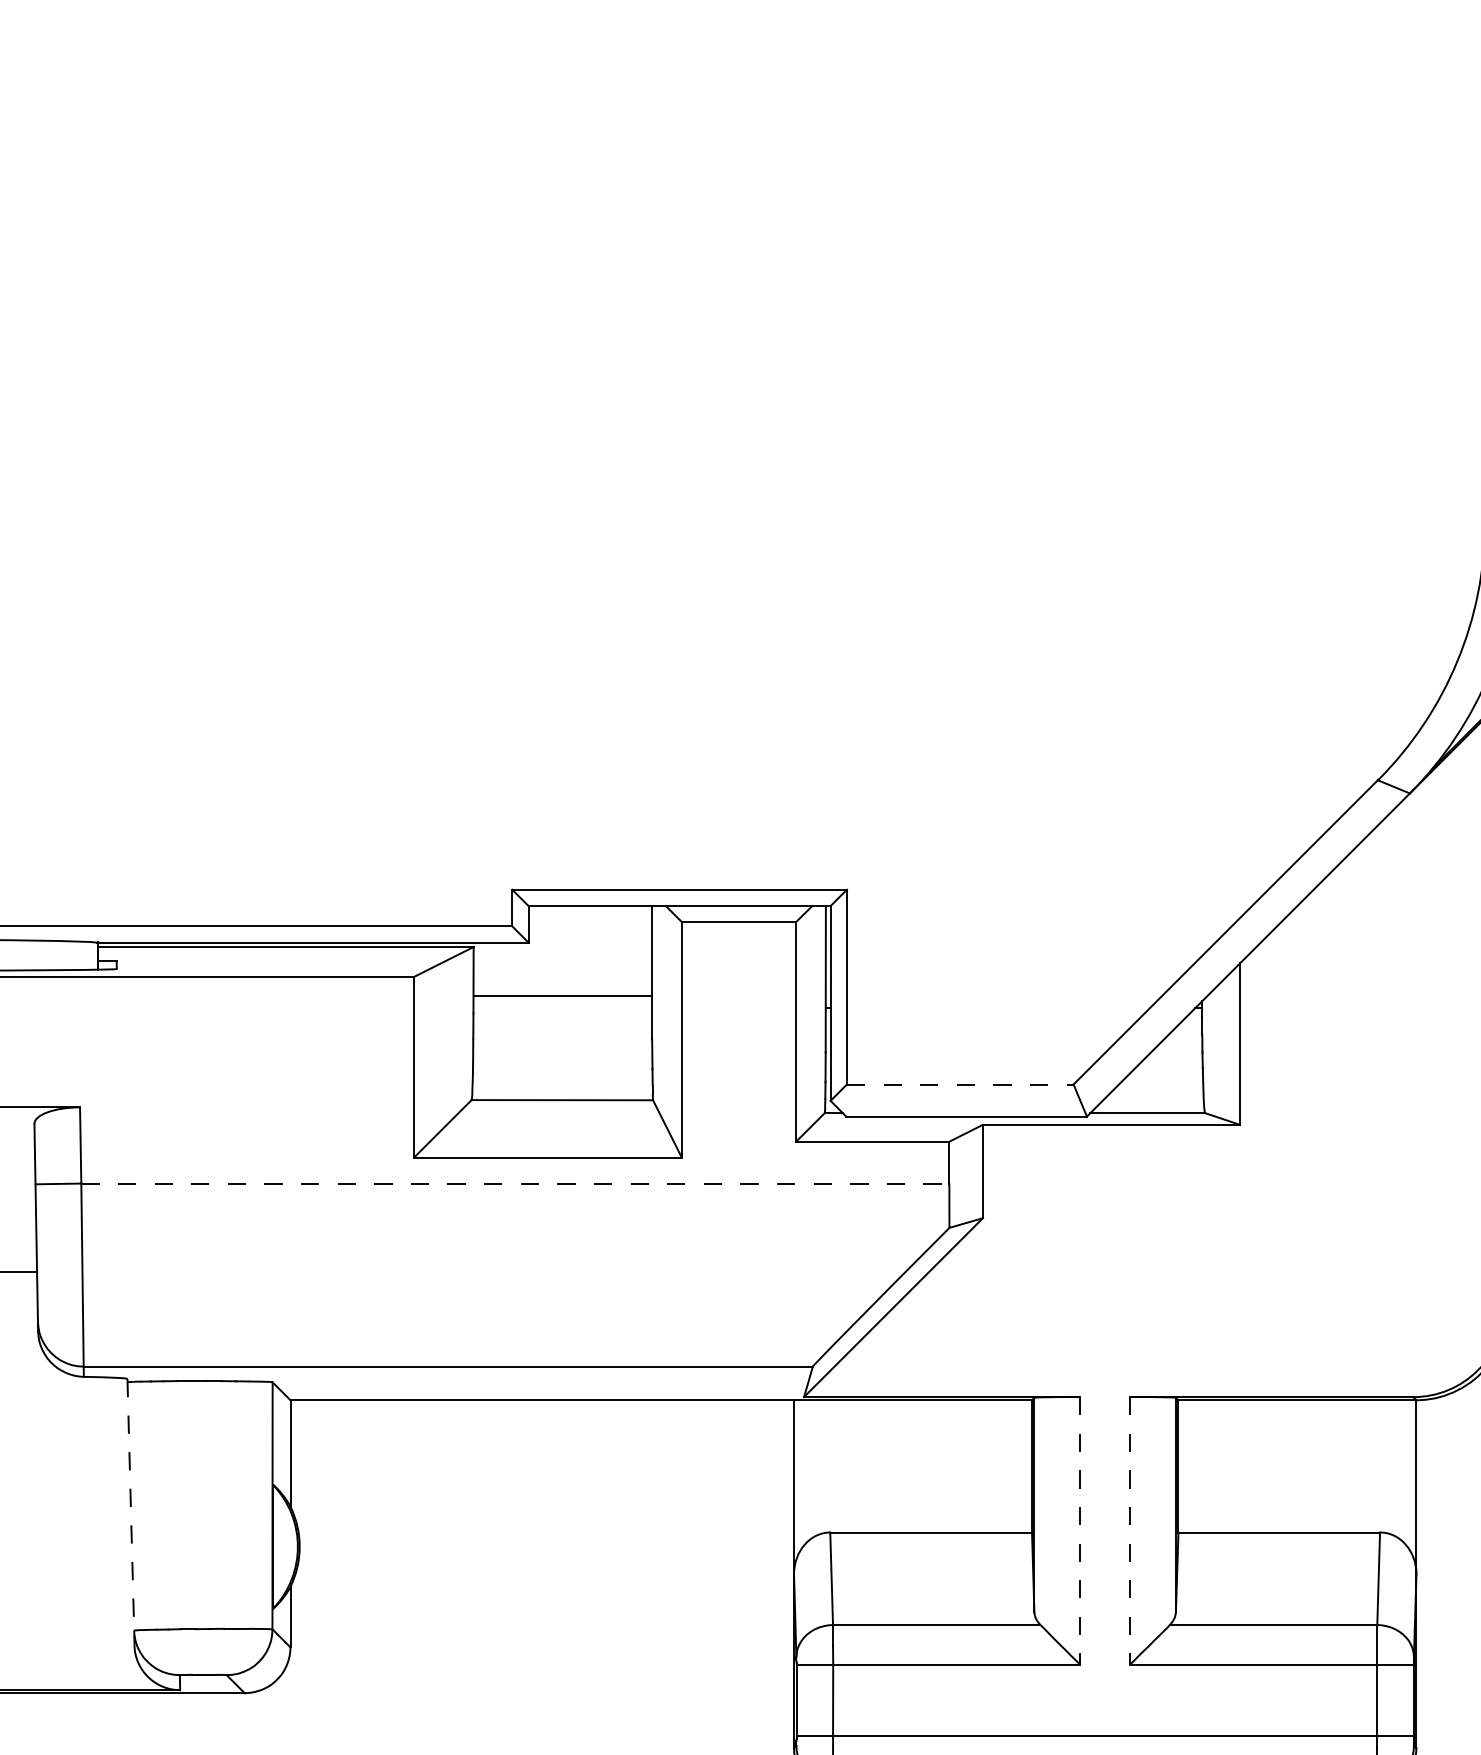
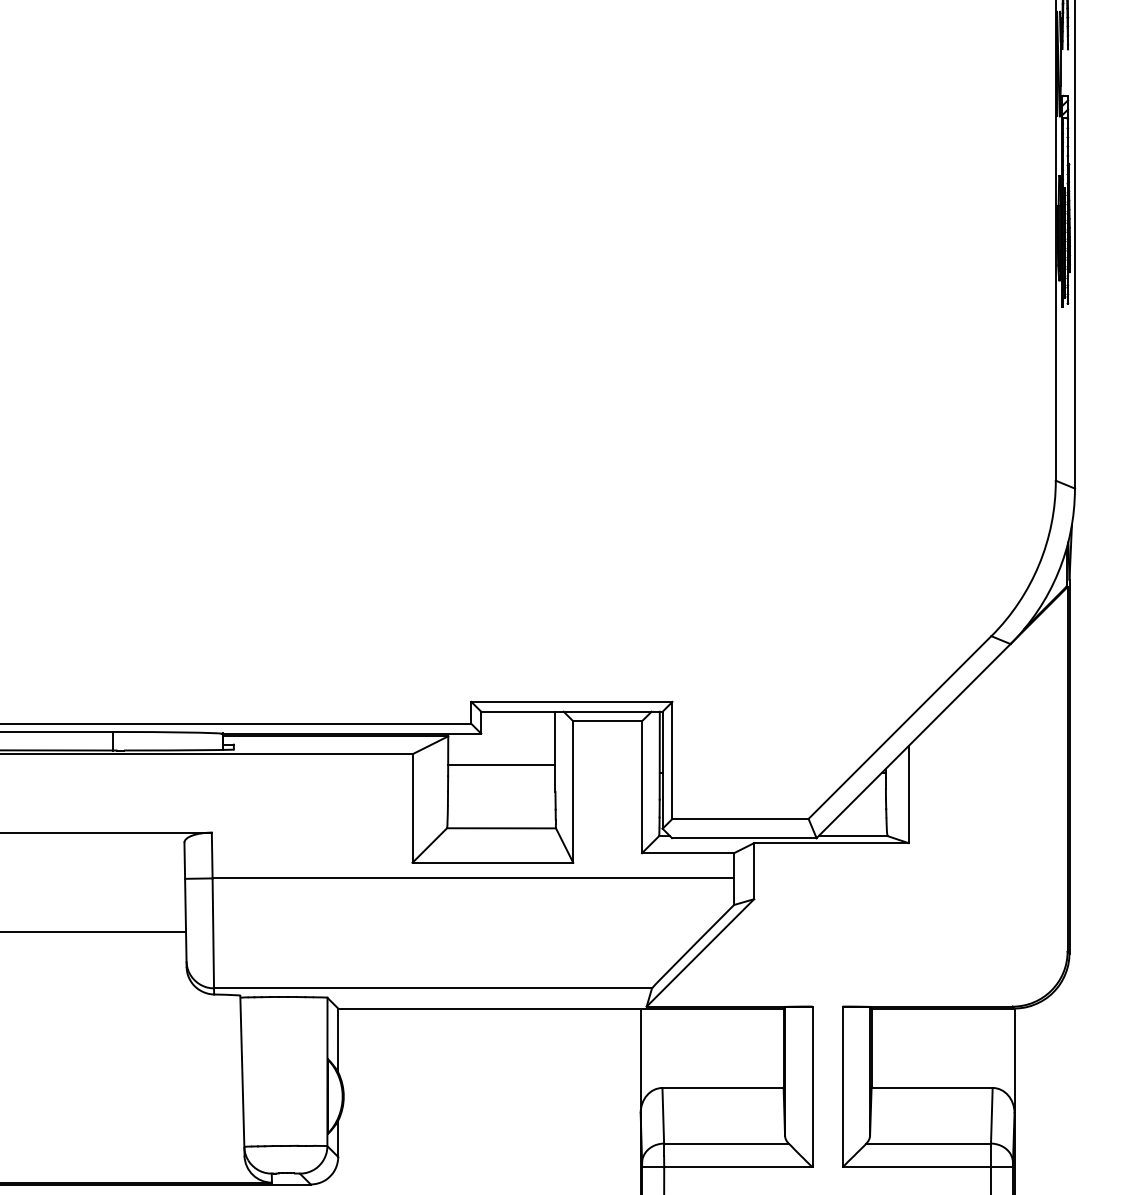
line: (961, 1083) -> (741, 818), dashed -> solid
line: (515, 1183) -> (473, 878), dashed -> solid
line: (131, 1513) -> (242, 1076), dashed -> solid
line: (1080, 1531) -> (812, 1087), dashed -> solid
line: (1130, 1531) -> (842, 1087), dashed -> solid

